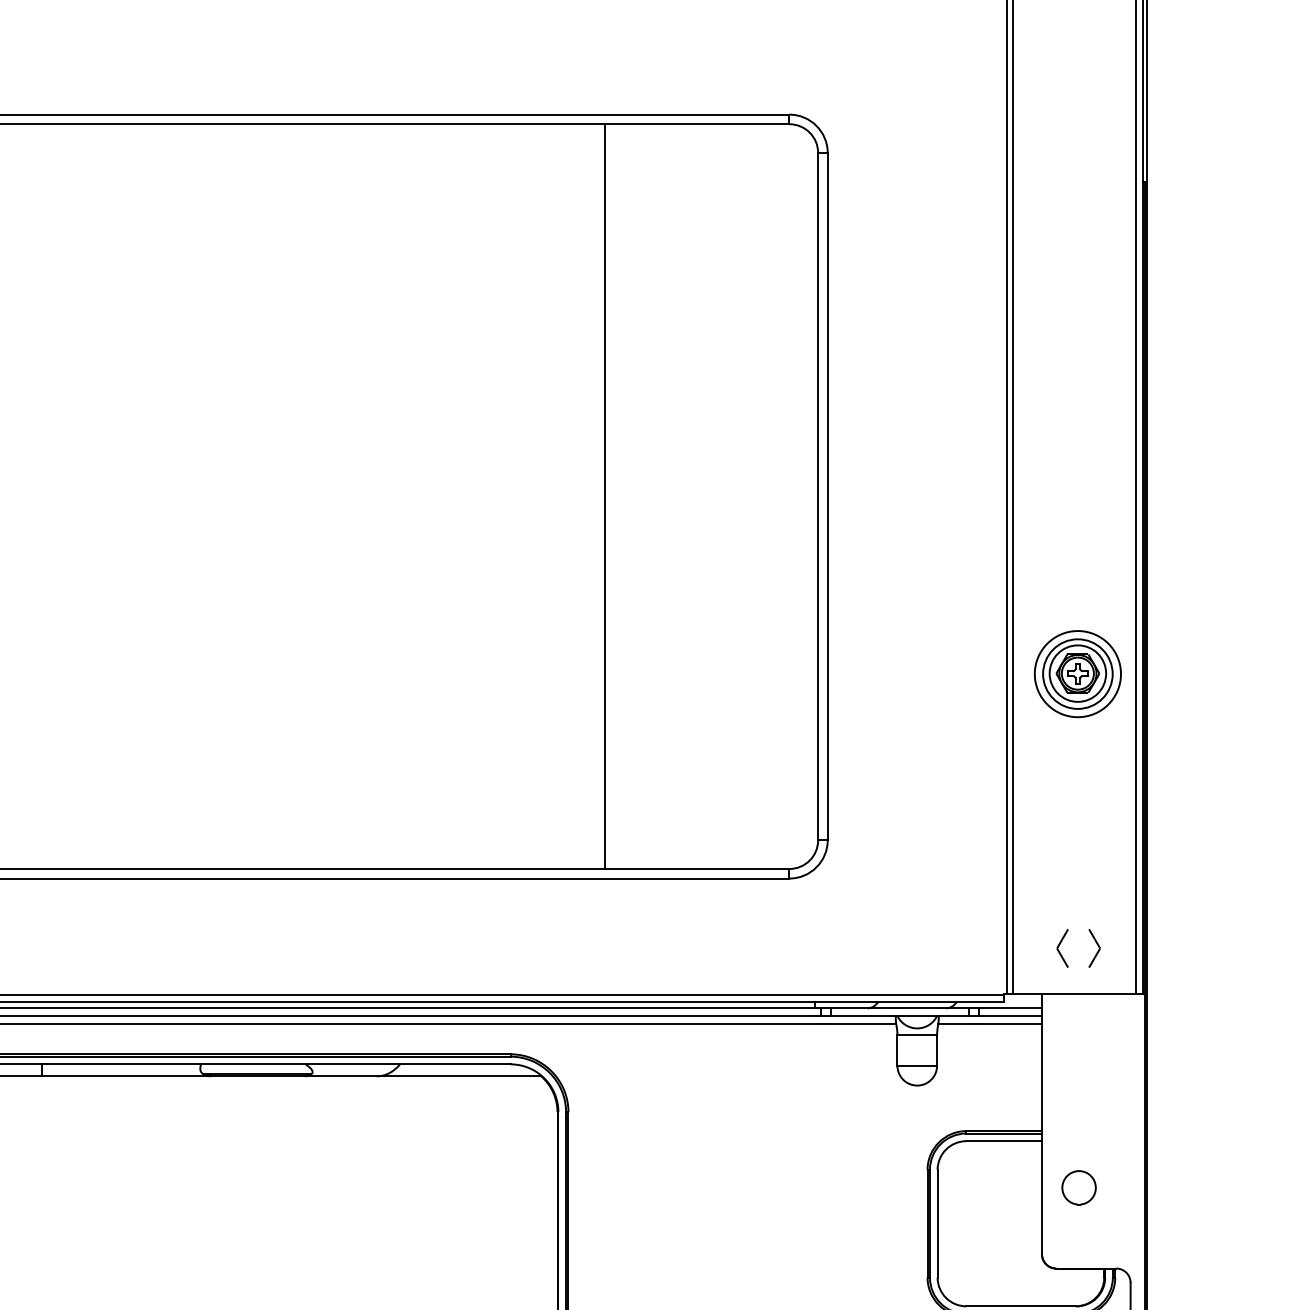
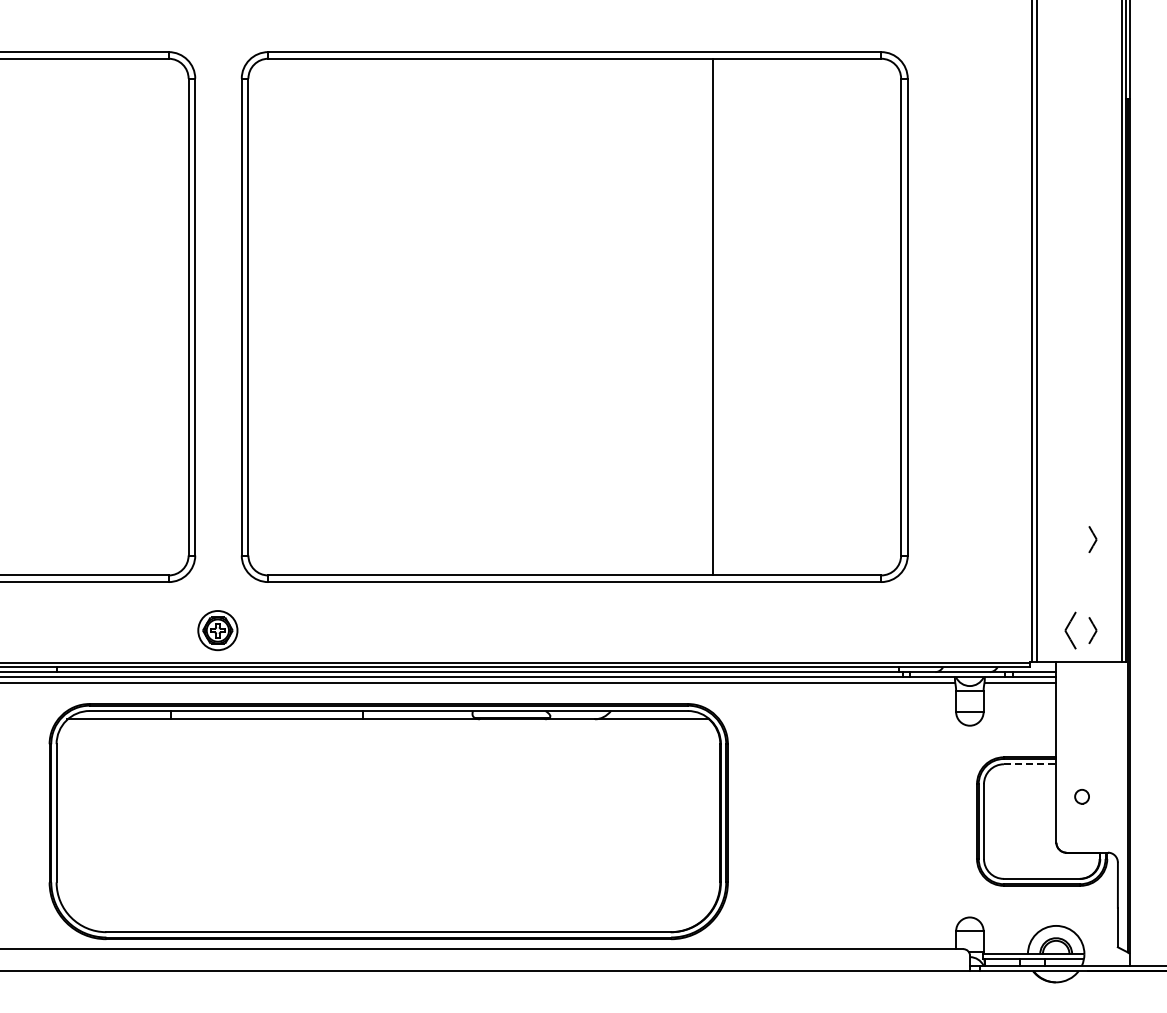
line: (605, 495) -> (713, 316), moved
part: (1078, 673) -> (1081, 439), removed
part: (1093, 817) -> (1092, 539), added
part: (1062, 948) -> (1070, 630), size x1.4
line: (1004, 1141) -> (1030, 764), solid -> dashed
part: (1078, 1187) -> (1081, 796), size x0.6

